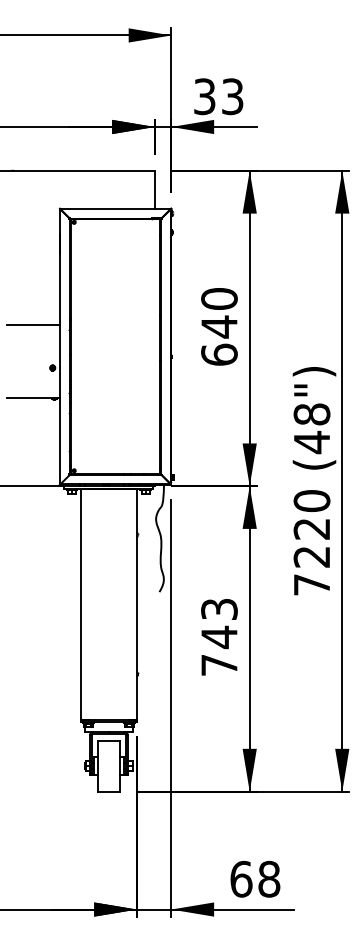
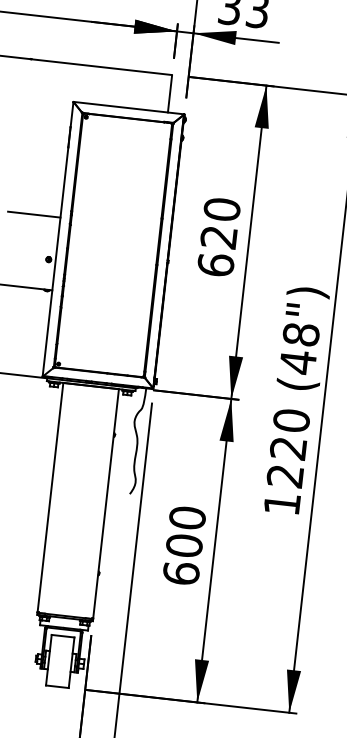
text: (219, 326) -> (219, 236), 640 -> 620
text: (311, 584) -> (281, 503), 7220 -> 1220
text: (219, 637) -> (184, 545), 743 -> 600

